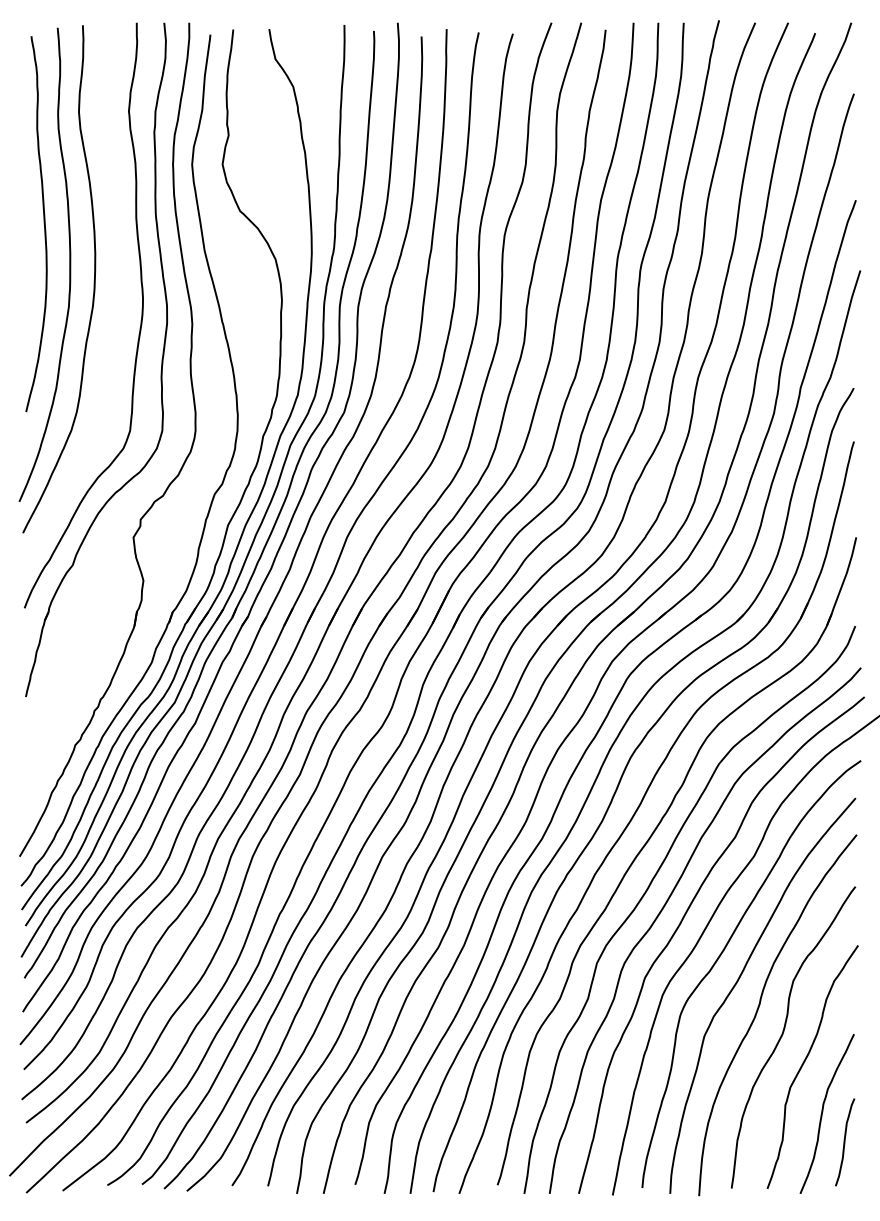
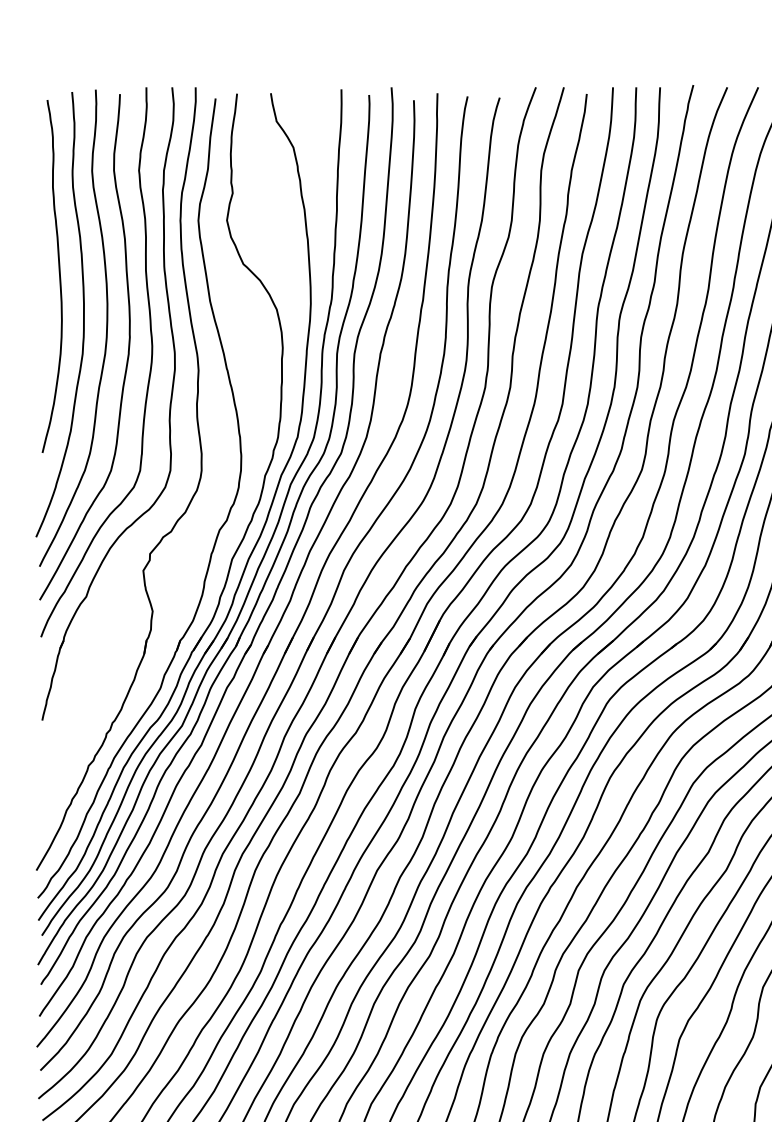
curve: (116, 308) -> (127, 355), added

